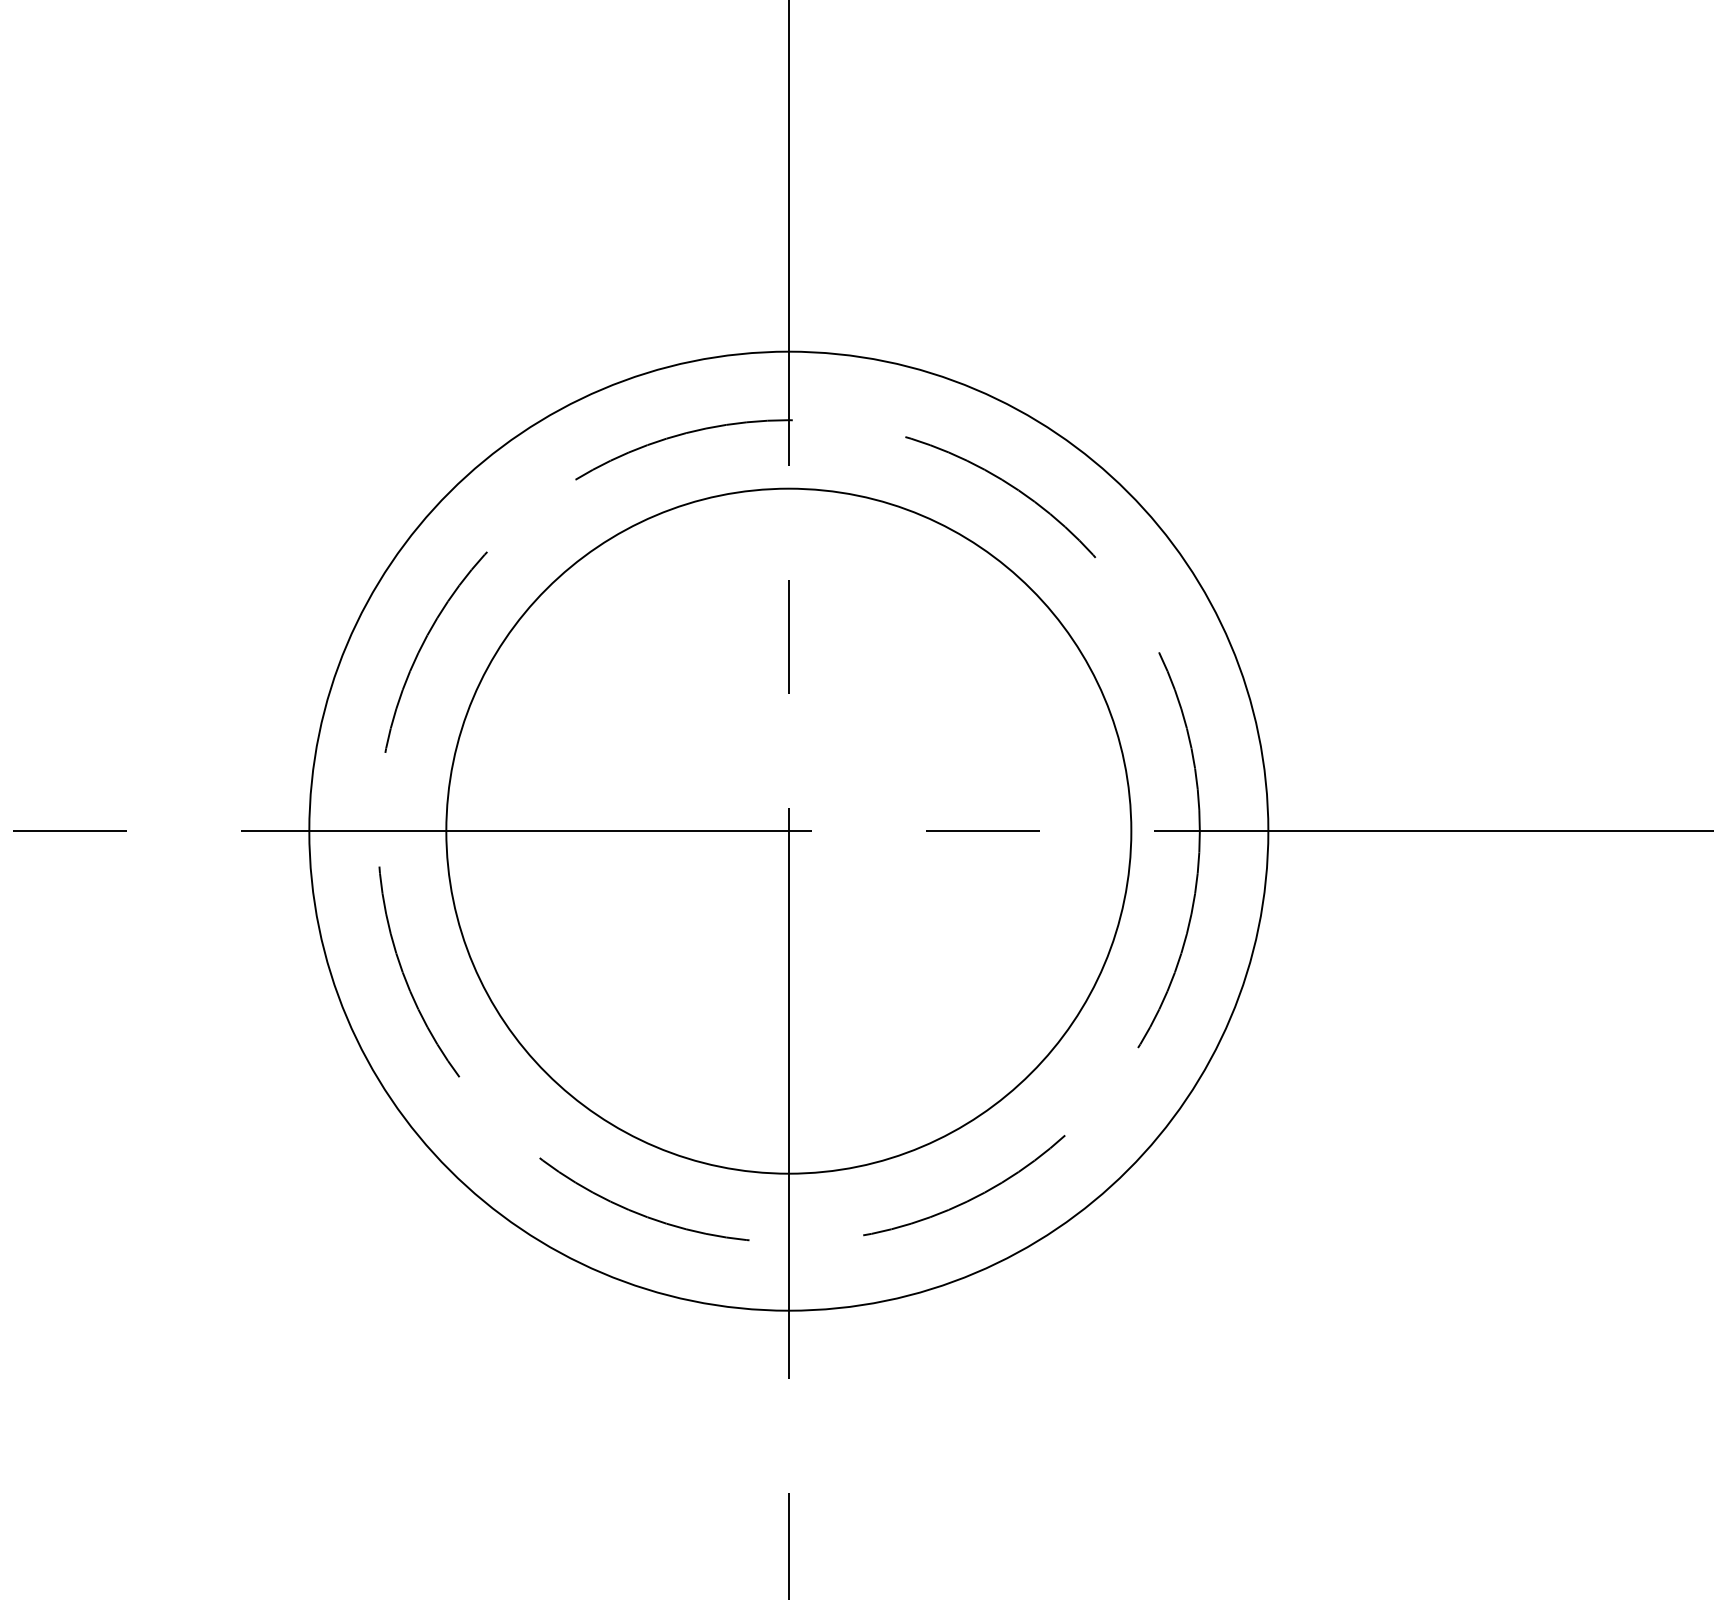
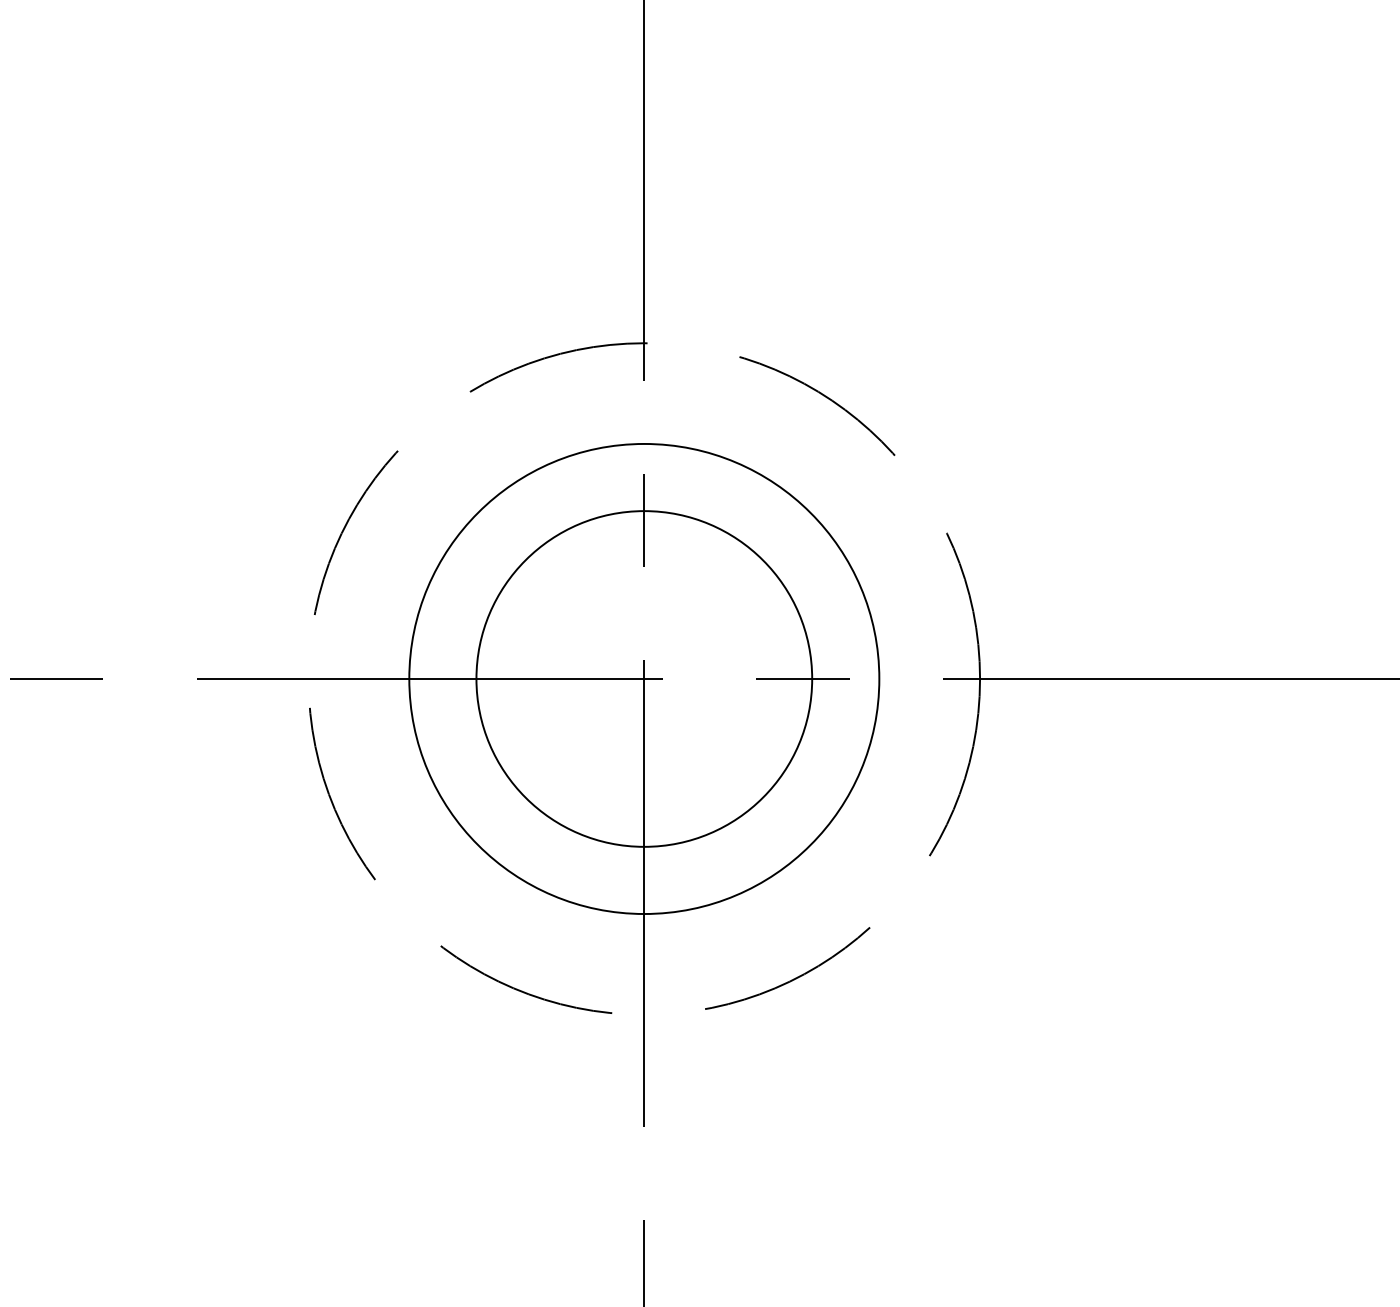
circle: (789, 830) -> (644, 678), size x0.6
circle: (789, 830) -> (644, 678), size x0.6

